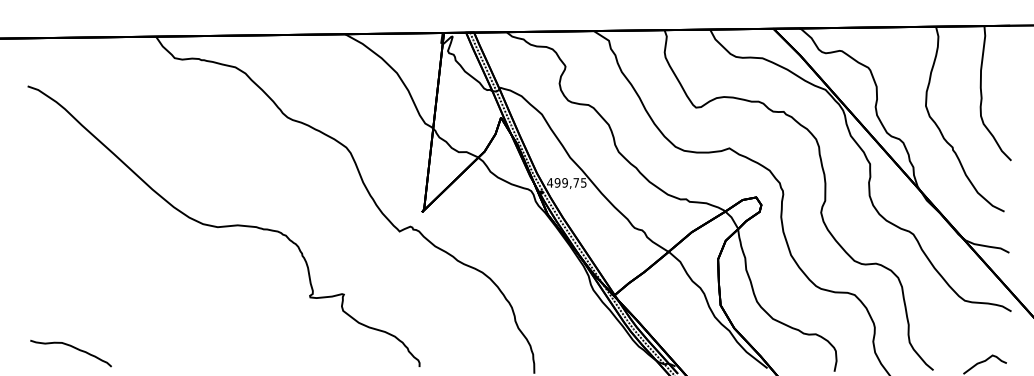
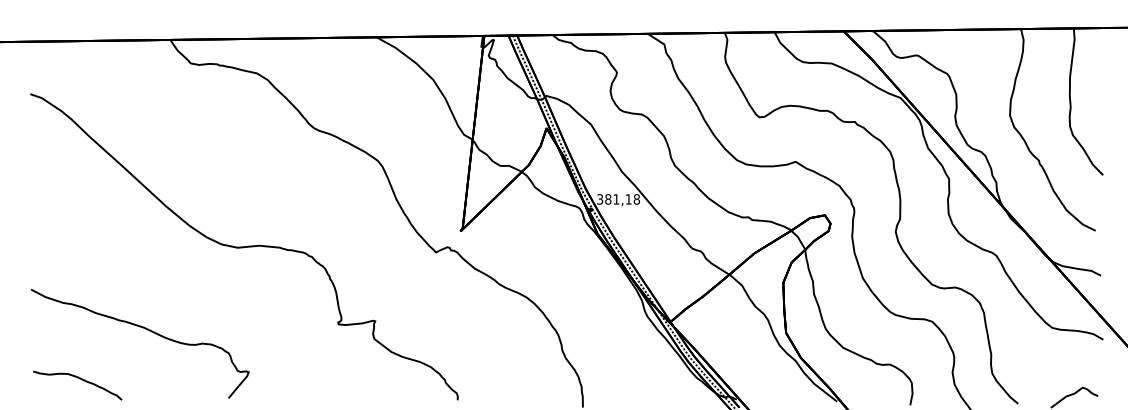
text: (566, 182) -> (617, 199), 499,75 -> 381,18
curve: (135, 303) -> (147, 330), added

